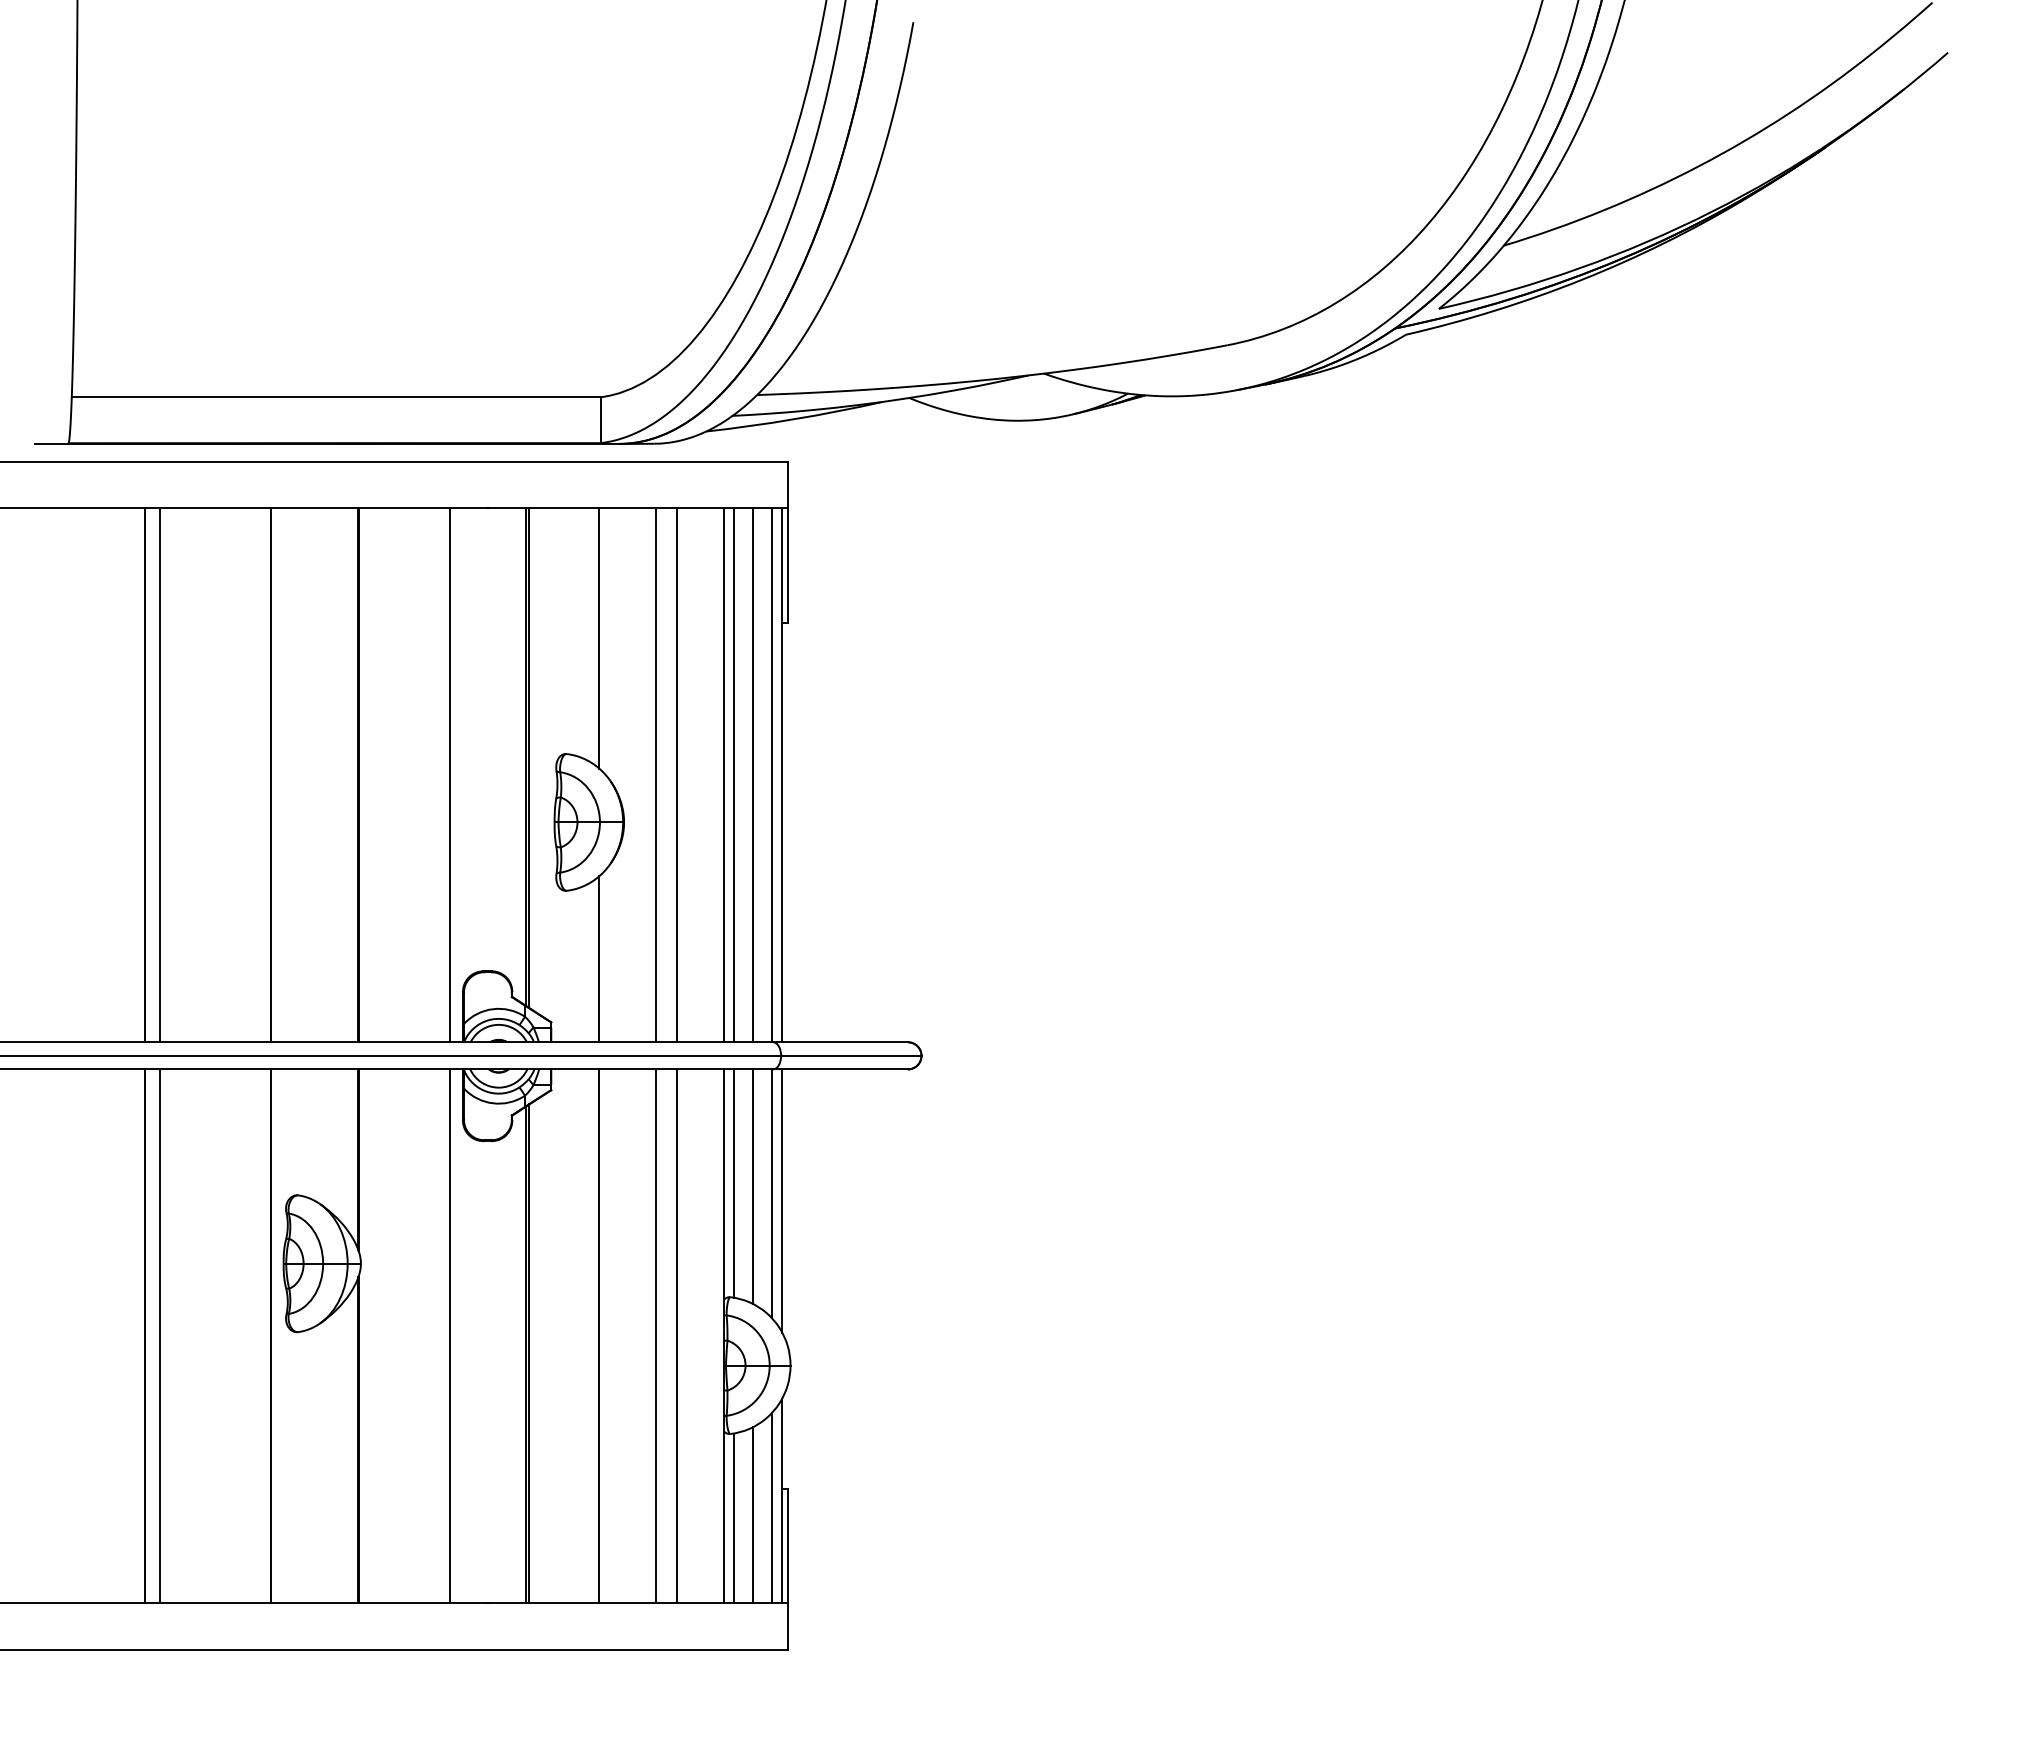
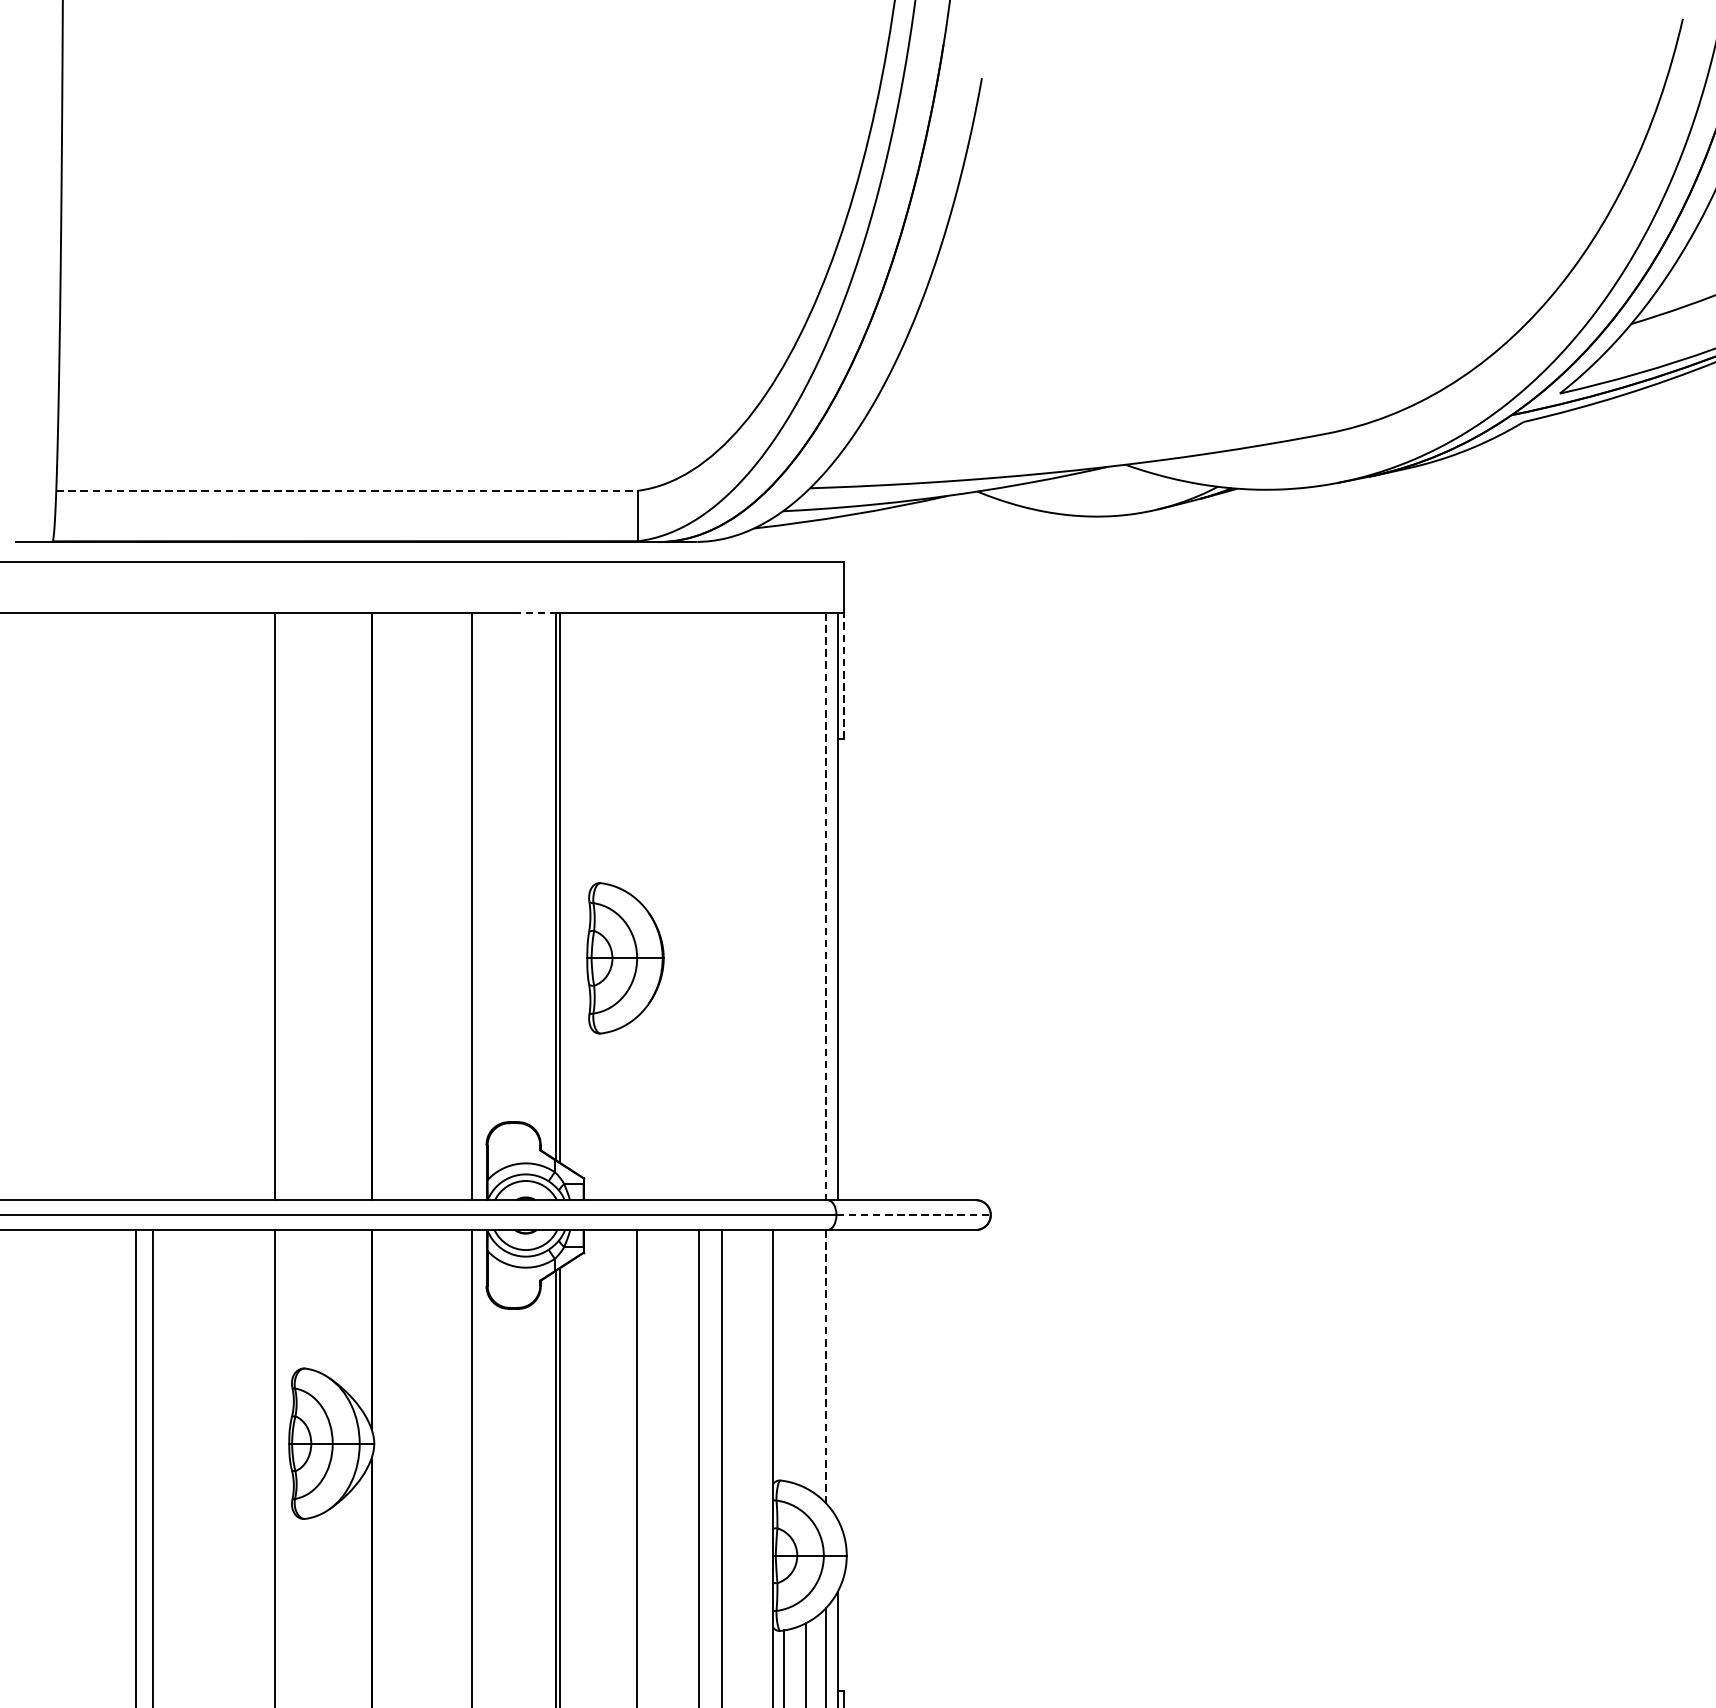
line: (336, 397) -> (347, 491), solid -> dashed
line: (507, 508) -> (535, 613), solid -> dashed
line: (787, 565) -> (843, 675), solid -> dashed
line: (599, 638) -> (636, 756), removed
line: (144, 775) -> (136, 906), removed
line: (159, 775) -> (152, 906), removed
line: (656, 775) -> (699, 906), removed
line: (677, 775) -> (722, 906), removed
line: (723, 775) -> (773, 906), removed
line: (733, 775) -> (784, 906), removed
line: (753, 775) -> (806, 906), removed
line: (771, 775) -> (825, 906), solid -> dashed
line: (599, 959) -> (636, 1109), removed
line: (851, 1055) -> (913, 1214), solid -> dashed
line: (733, 1183) -> (784, 1355), removed
line: (753, 1186) -> (806, 1358), removed
line: (771, 1194) -> (825, 1367), solid -> dashed
line: (782, 1200) -> (837, 1374), removed

